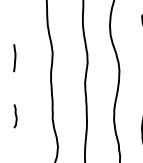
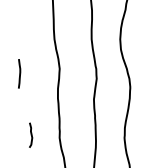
curve: (15, 116) -> (30, 135), moved

